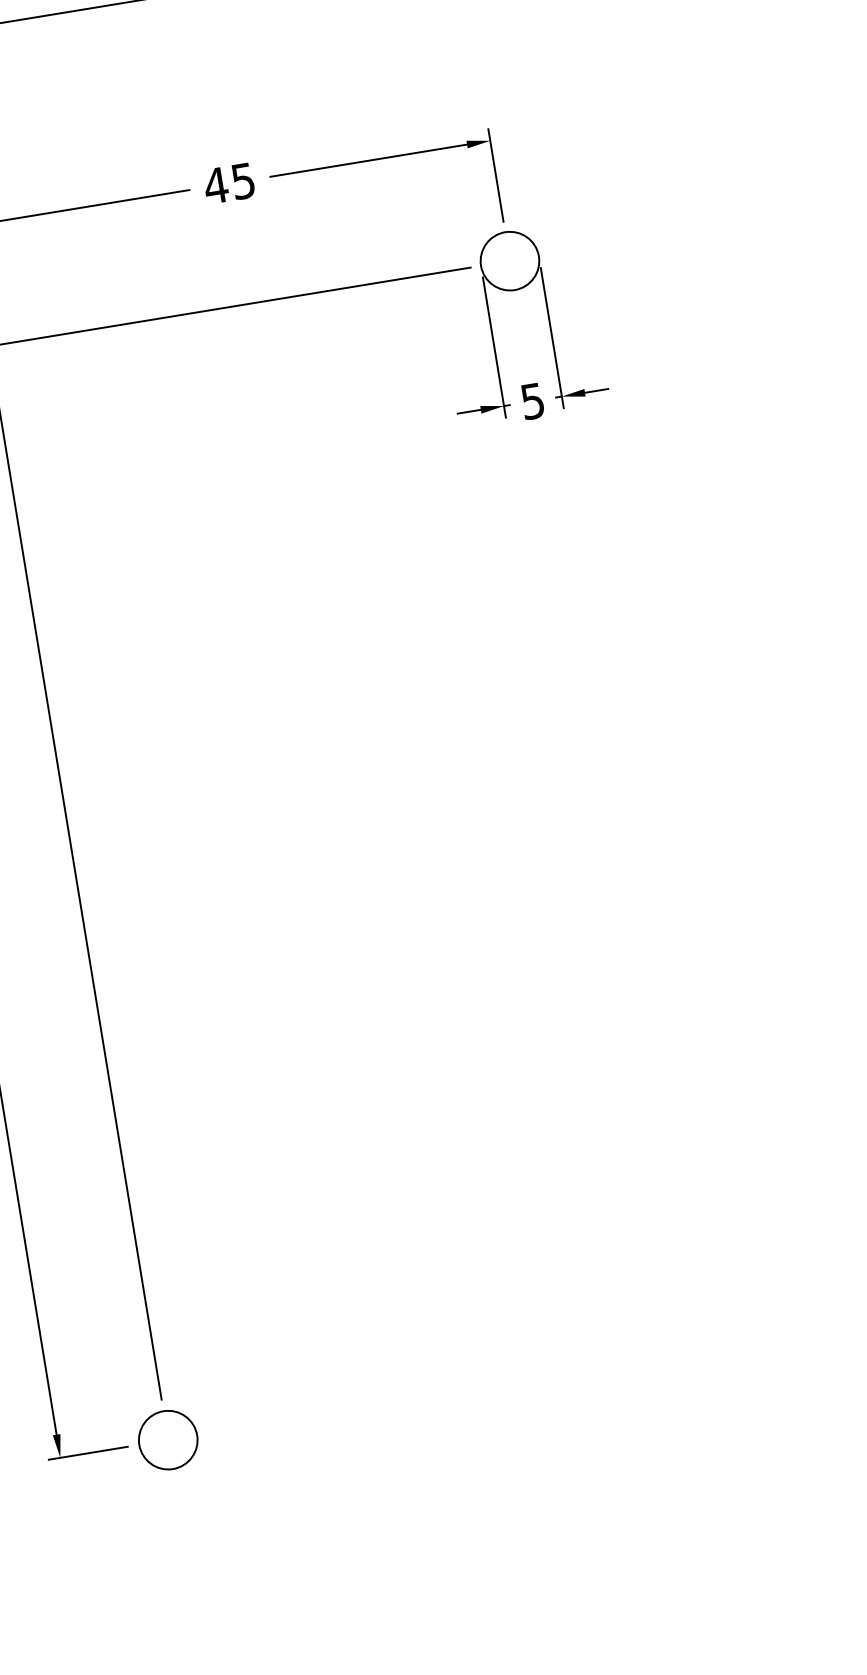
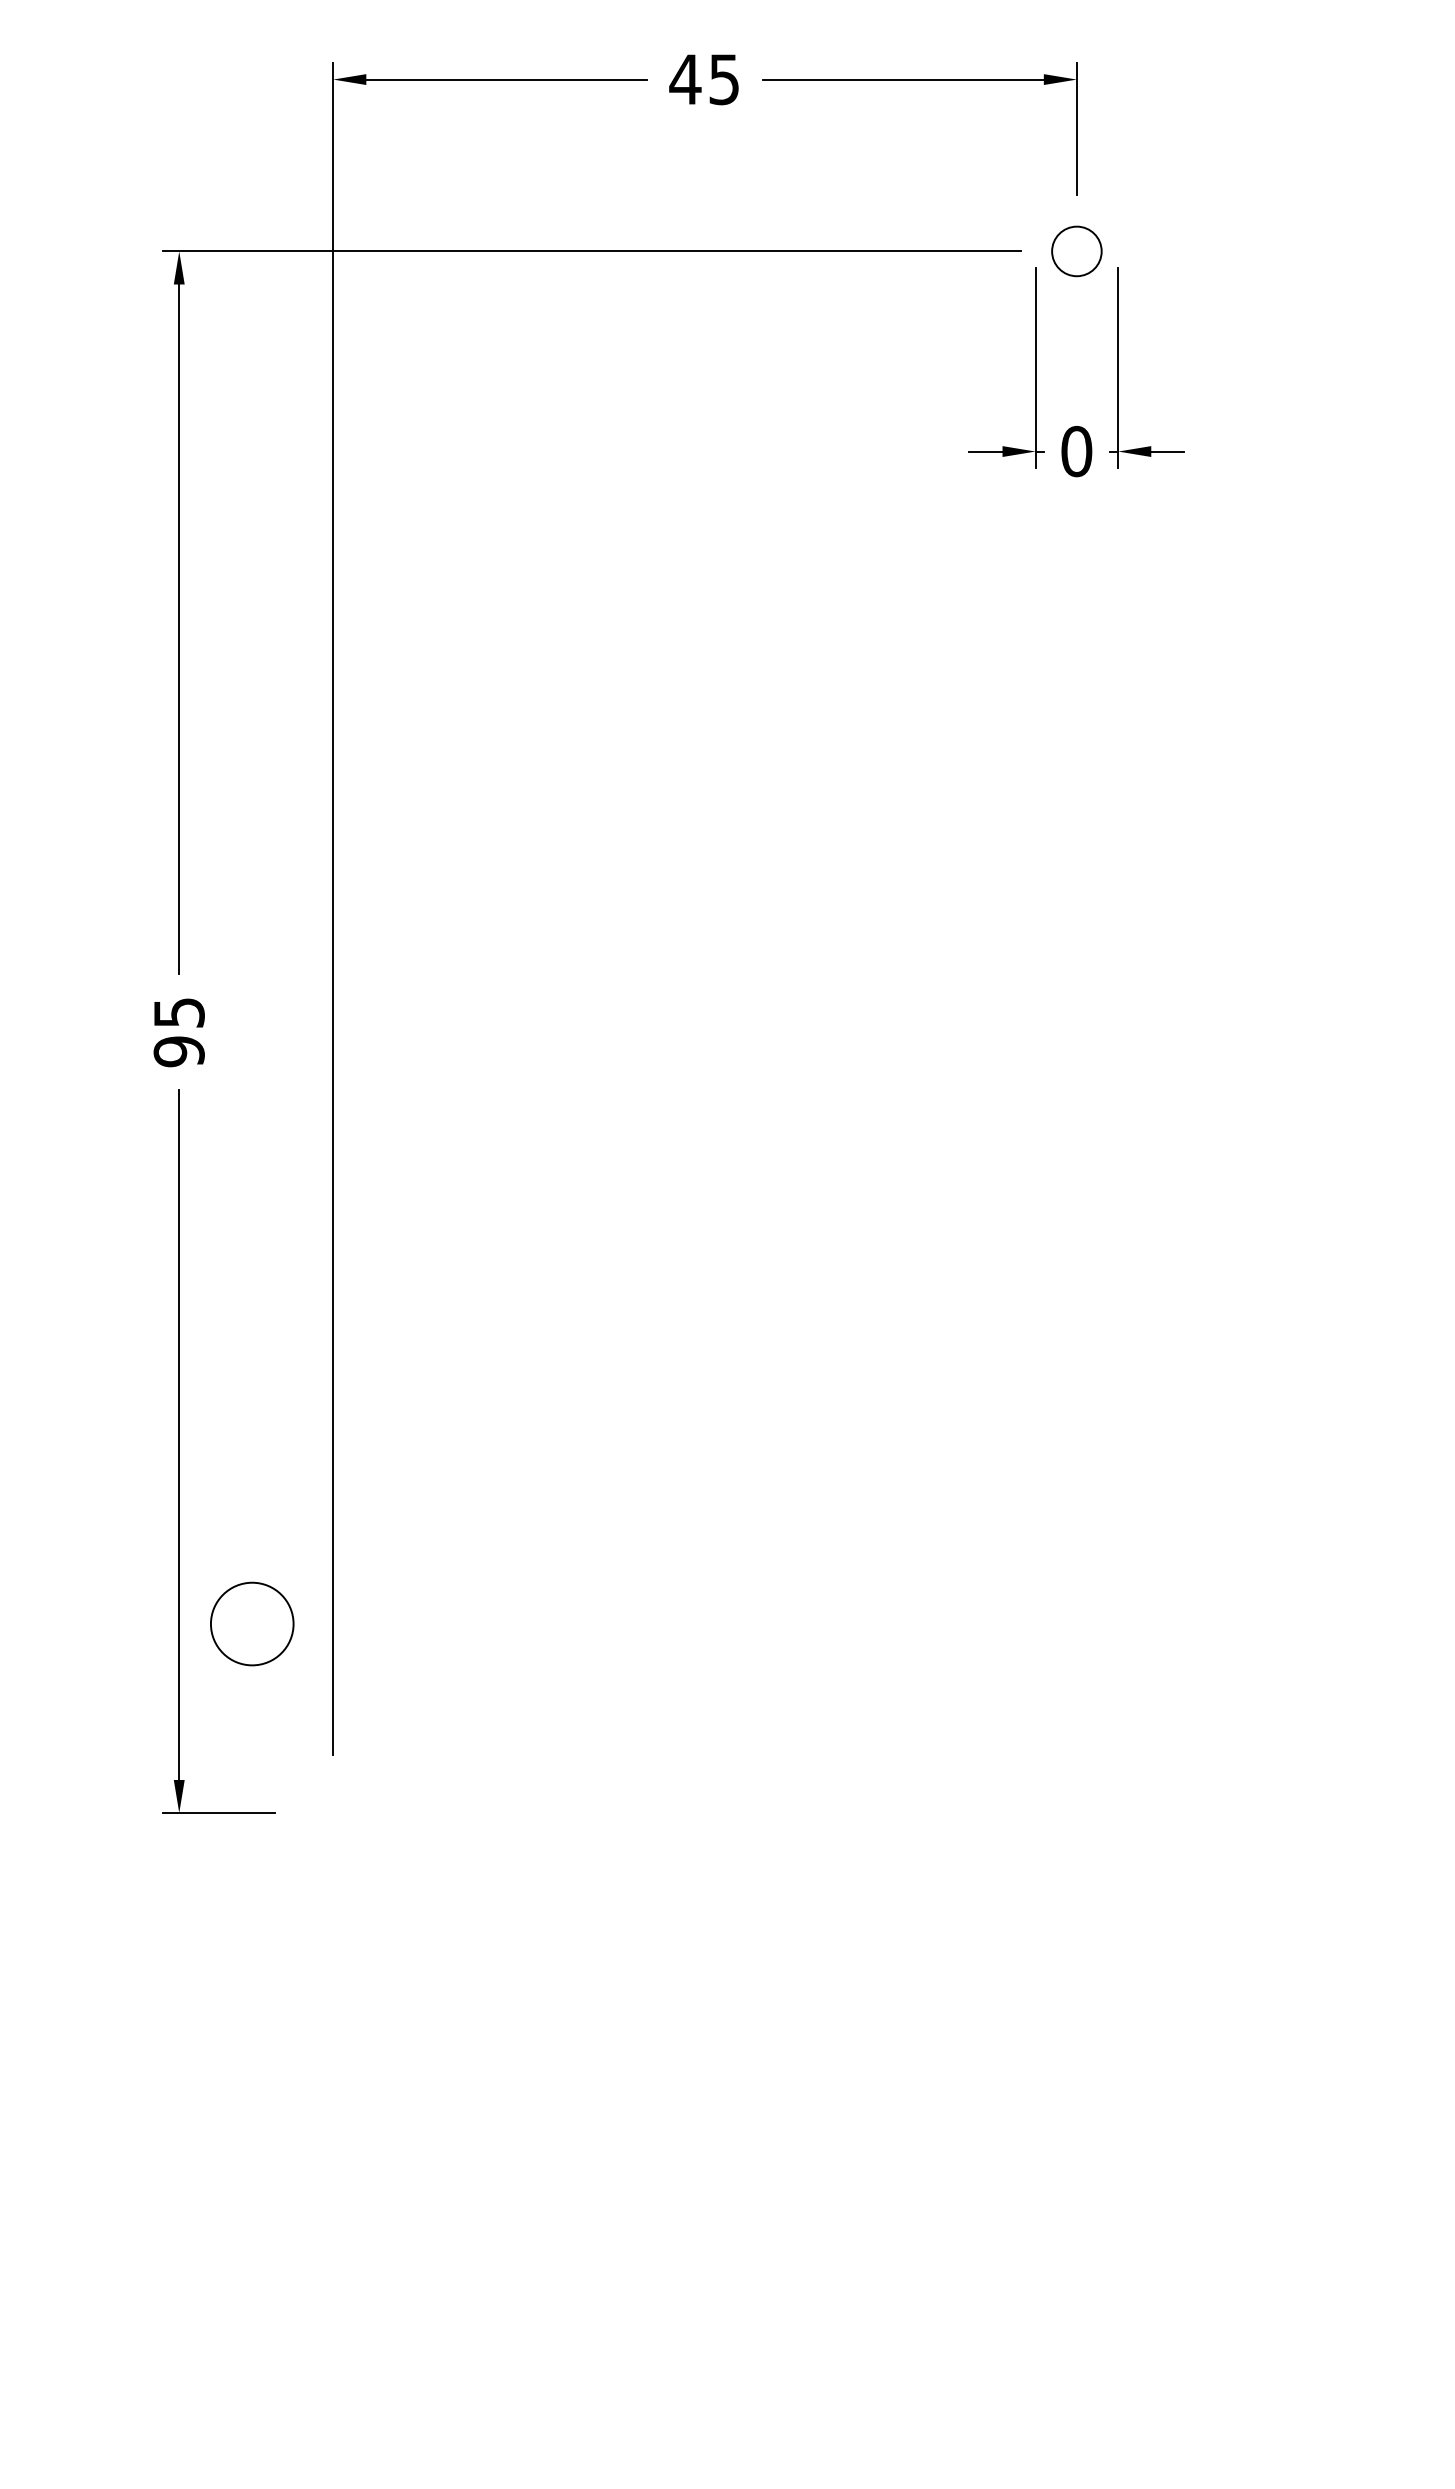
circle: (509, 261) -> (1076, 251), size x0.6
text: (532, 401) -> (1076, 451), 5 -> 0
circle: (168, 1439) -> (252, 1623), moved

